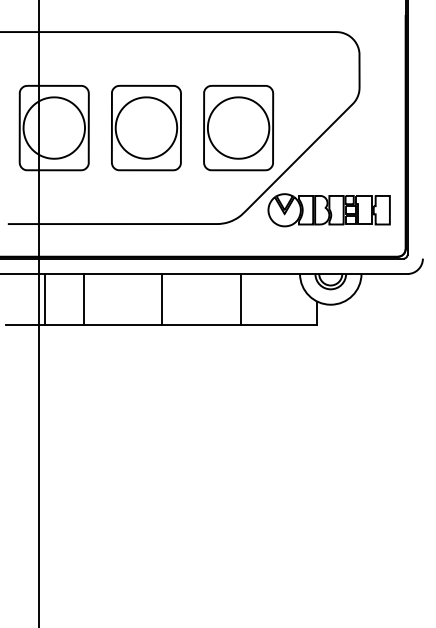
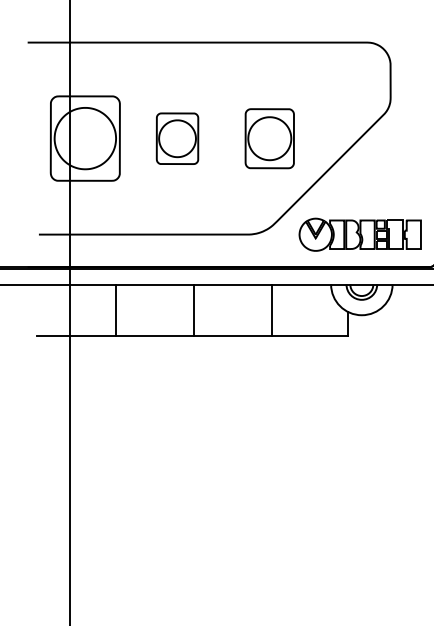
part: (146, 128) -> (177, 139), size x0.6
part: (238, 128) -> (269, 139), size x0.7
part: (328, 210) -> (359, 235), moved
line: (45, 299) -> (76, 310), removed

